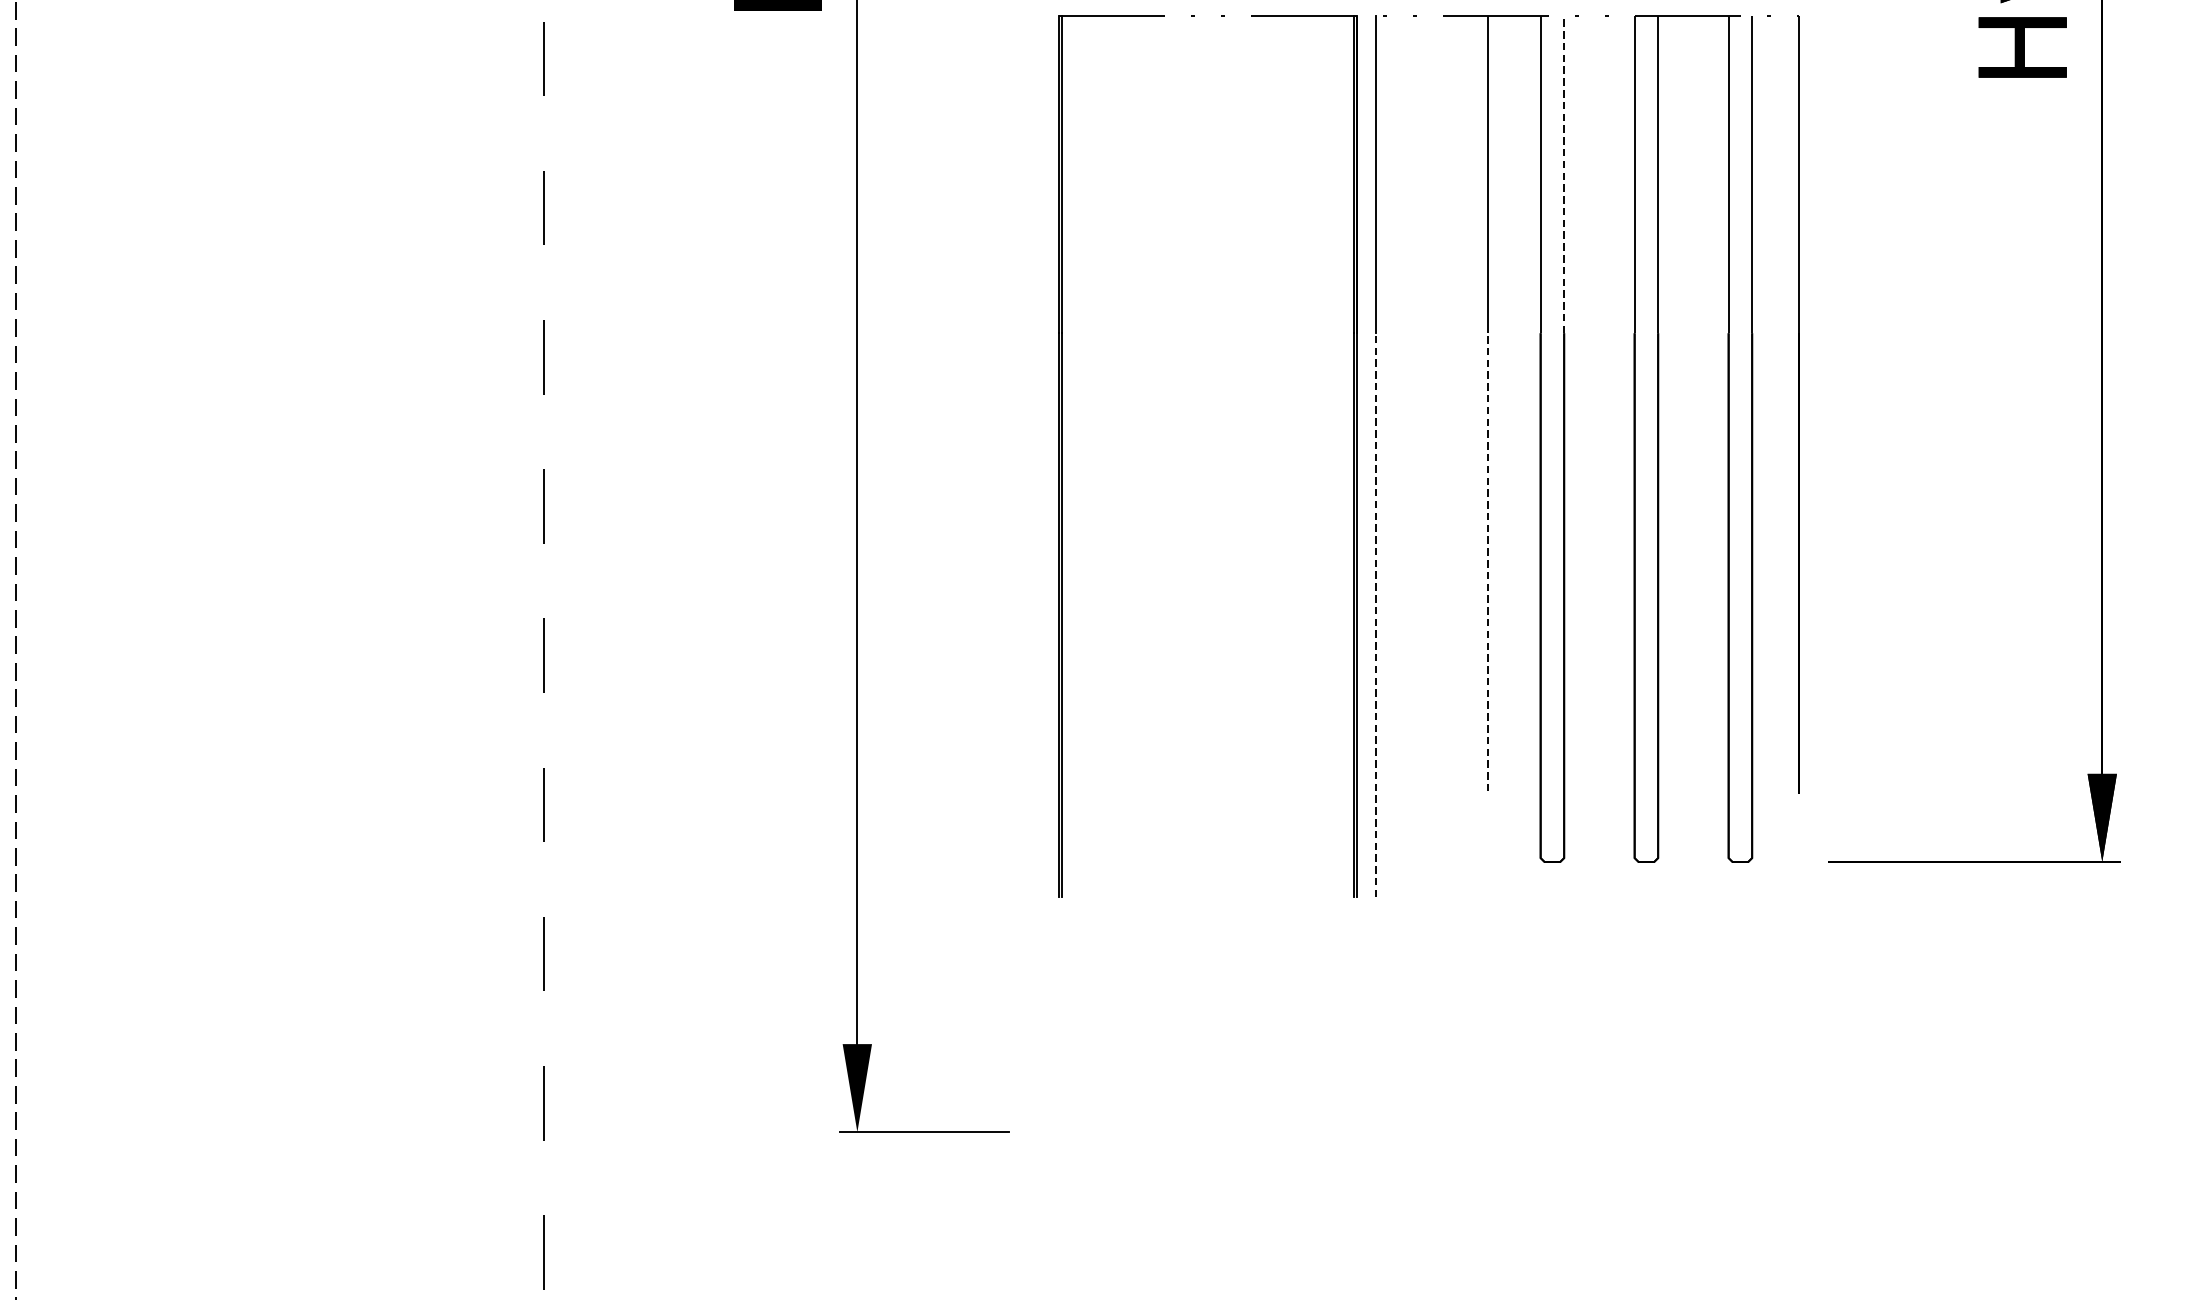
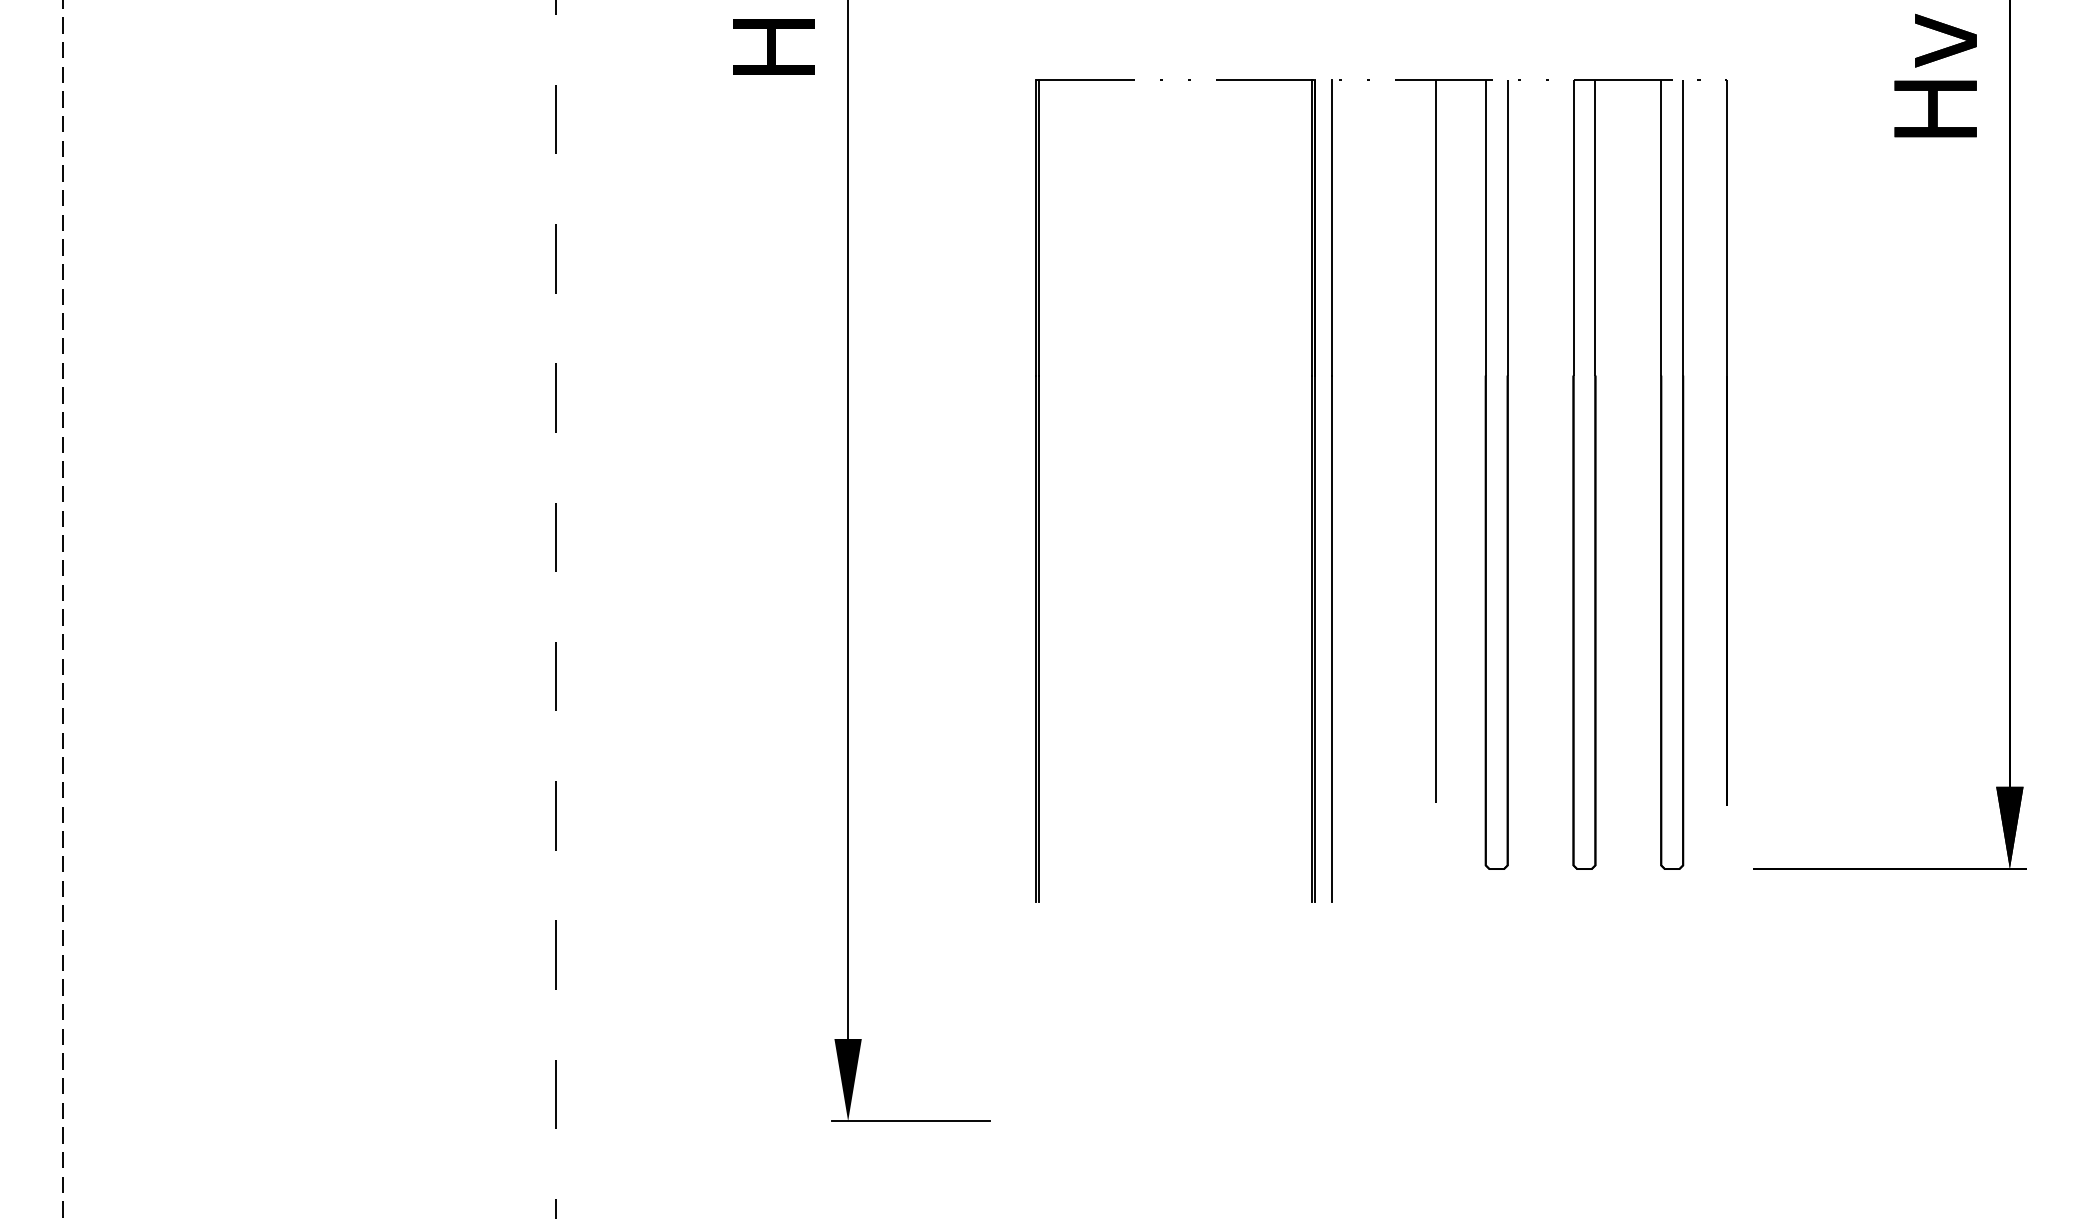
line: (1563, 174) -> (1507, 227), dashed -> solid
line: (1487, 562) -> (1436, 589), dashed -> solid
line: (1376, 614) -> (1332, 638), dashed -> solid

